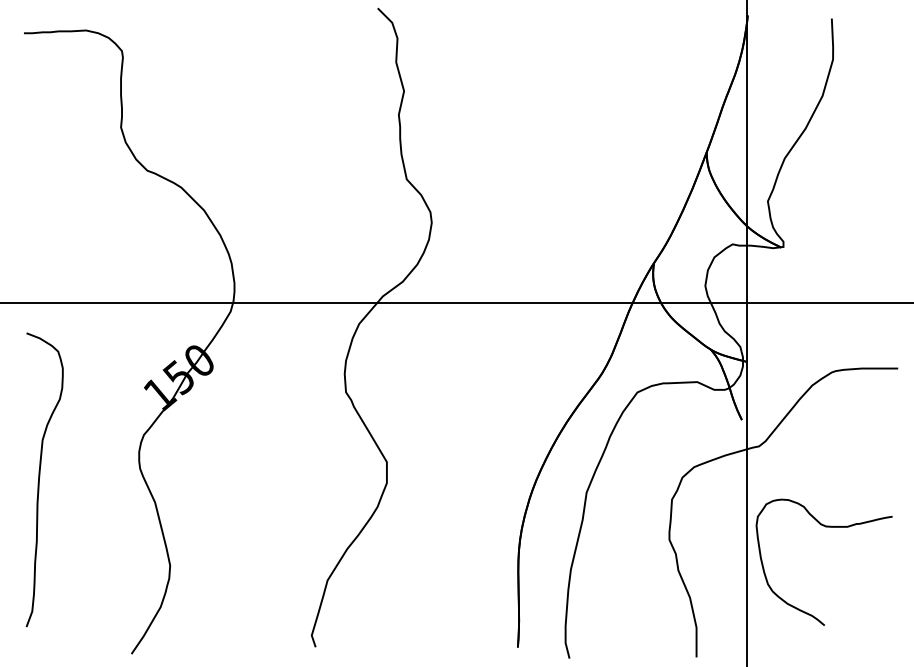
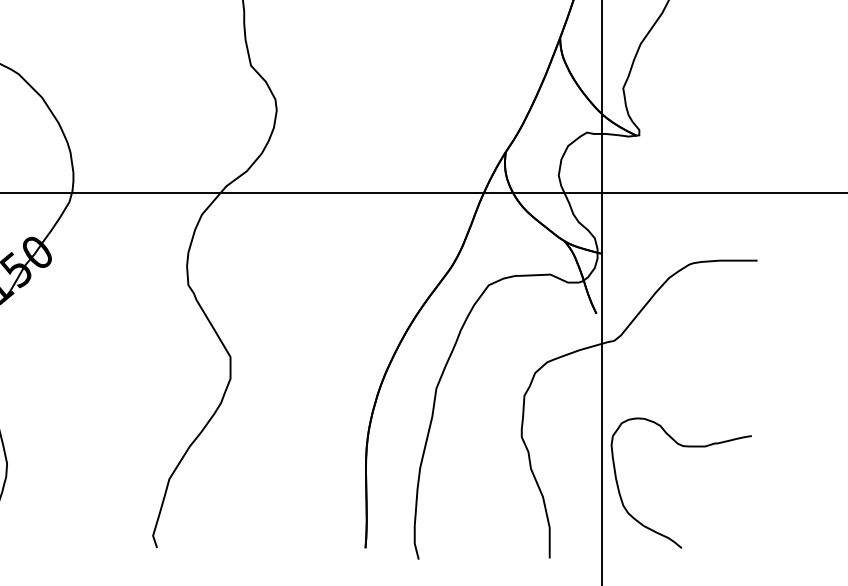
curve: (825, 527) -> (682, 447), moved

